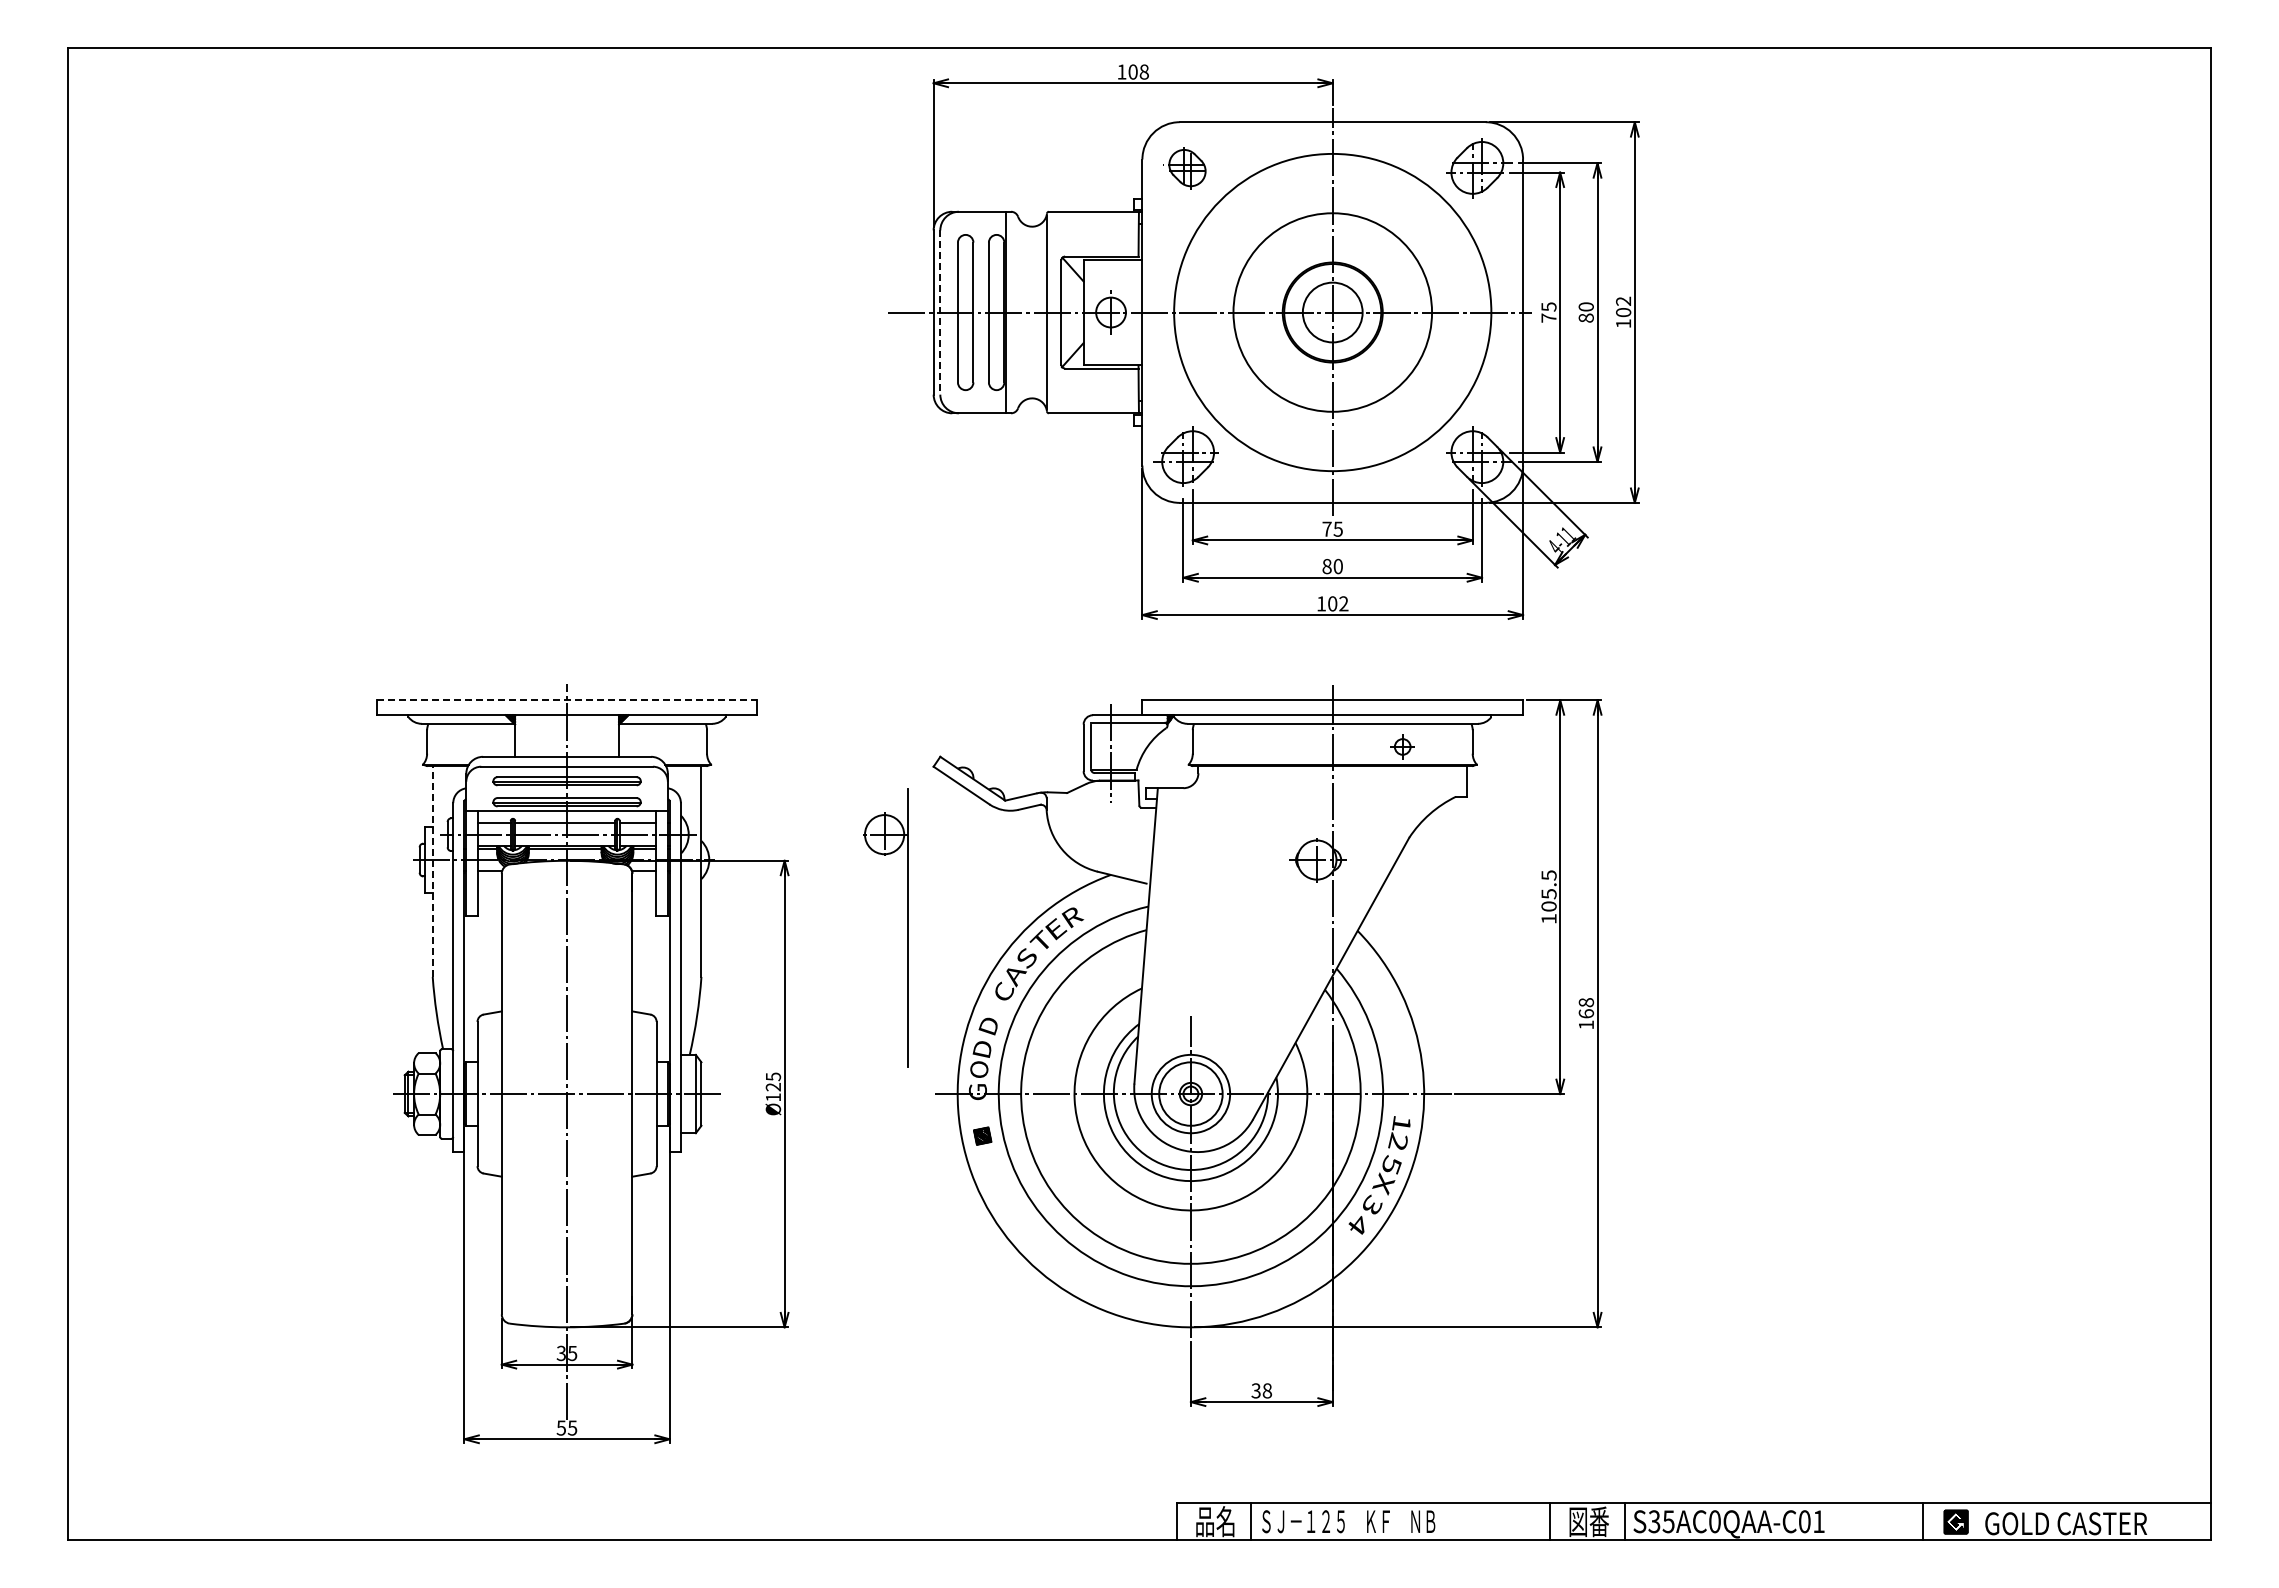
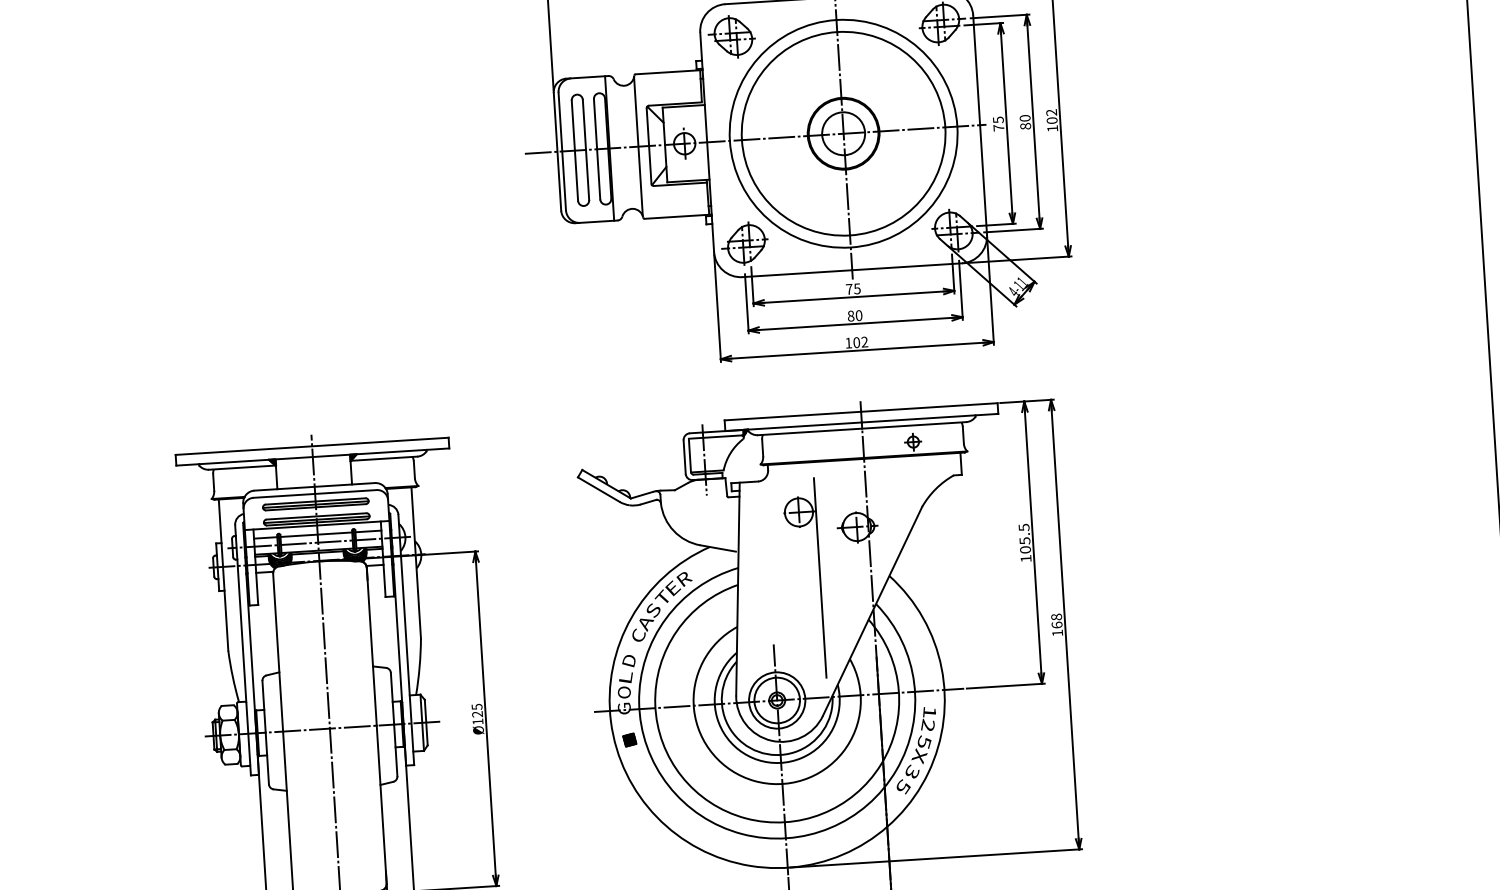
part: (1185, 168) -> (731, 37), size x1.43
circle: (1332, 312) -> (843, 133), size x1.43
line: (940, 313) -> (562, 152), dashed -> solid
line: (567, 700) -> (312, 446), dashed -> solid
line: (432, 870) -> (223, 574), dashed -> solid
part: (907, 927) -> (819, 577), moved
text: (982, 1049) -> (625, 677), D -> L
text: (1358, 1224) -> (903, 786), 4 -> 5

